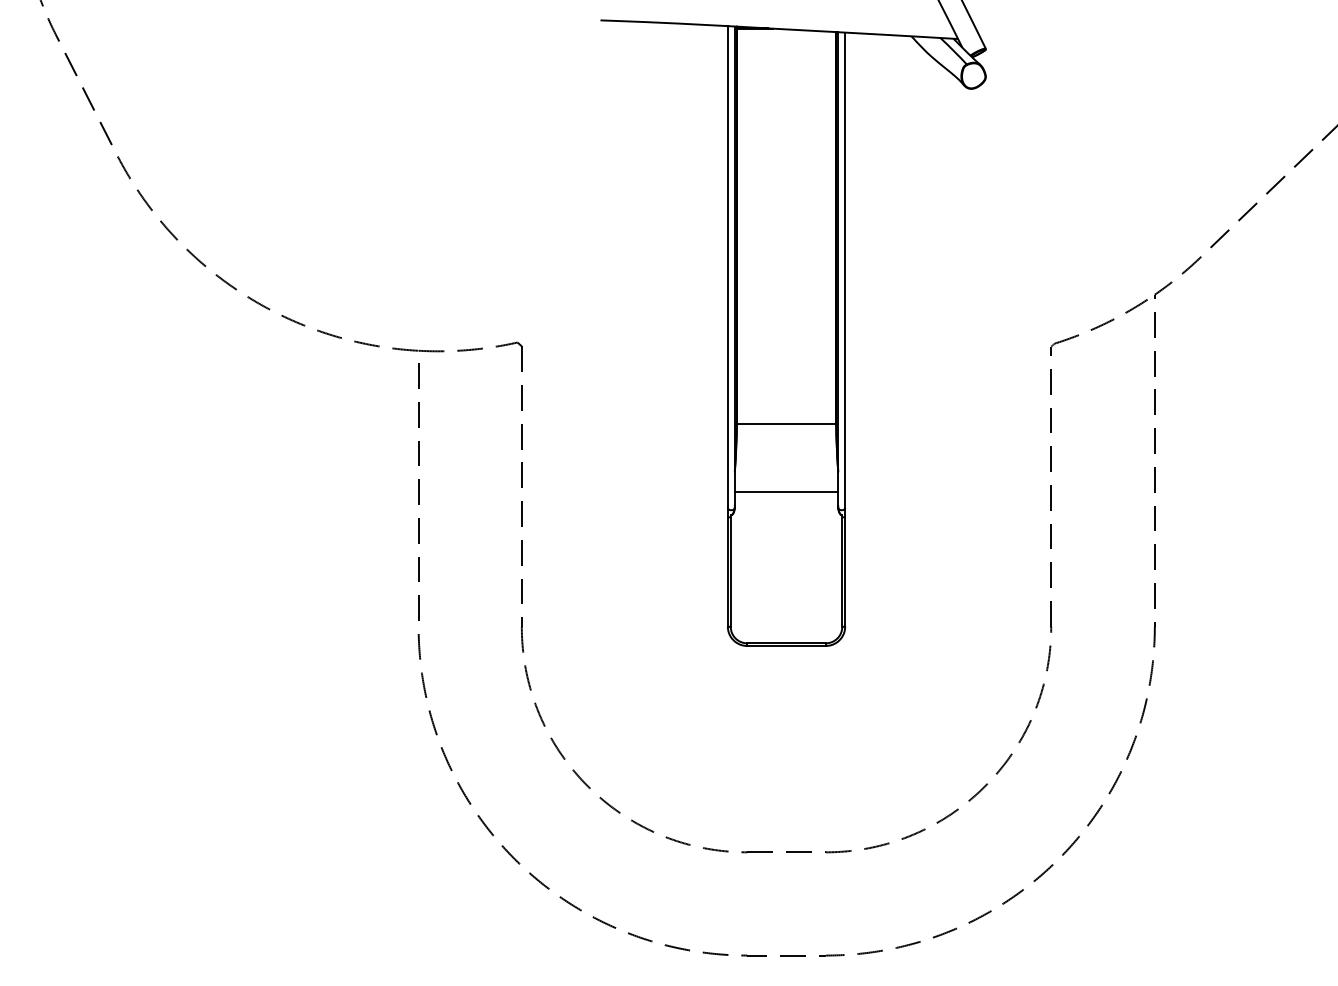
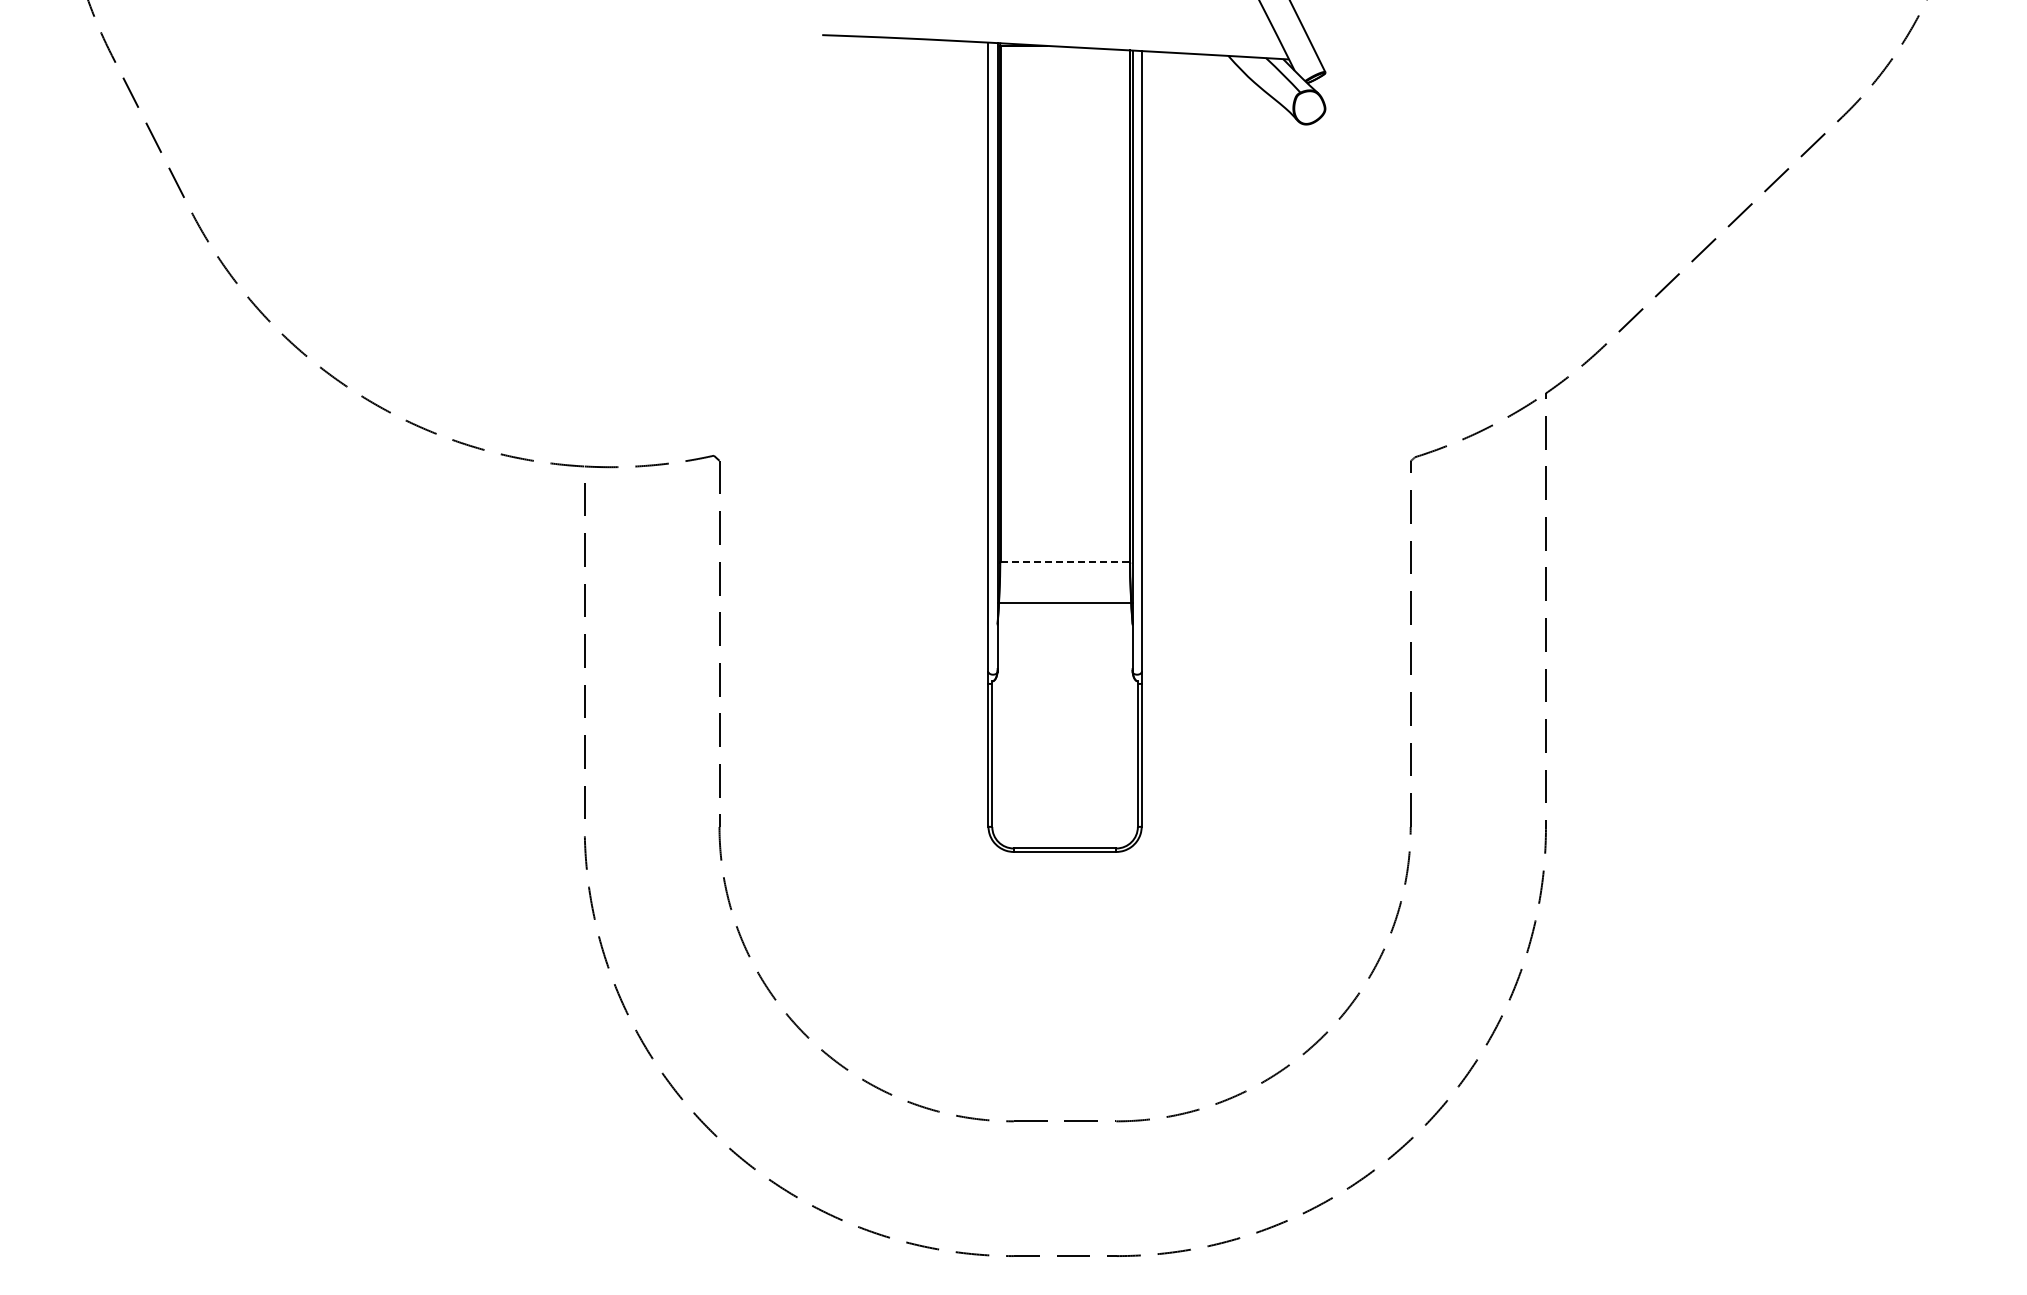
line: (786, 424) -> (1065, 562), solid -> dashed
line: (786, 491) -> (1064, 602), moved

